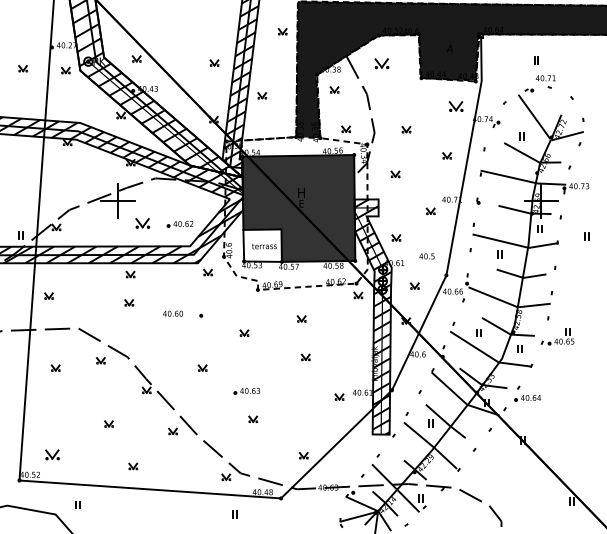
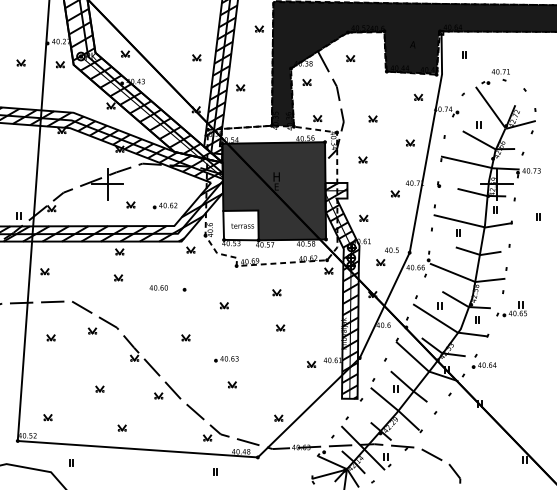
part: (536, 59) -> (464, 54), moved
part: (381, 63) -> (350, 58), size x0.62
part: (456, 105) -> (418, 96), size x0.62
part: (142, 222) -> (130, 204), size x0.62
text: (426, 255) -> (391, 249), moved
part: (51, 454) -> (47, 417), size x0.62

